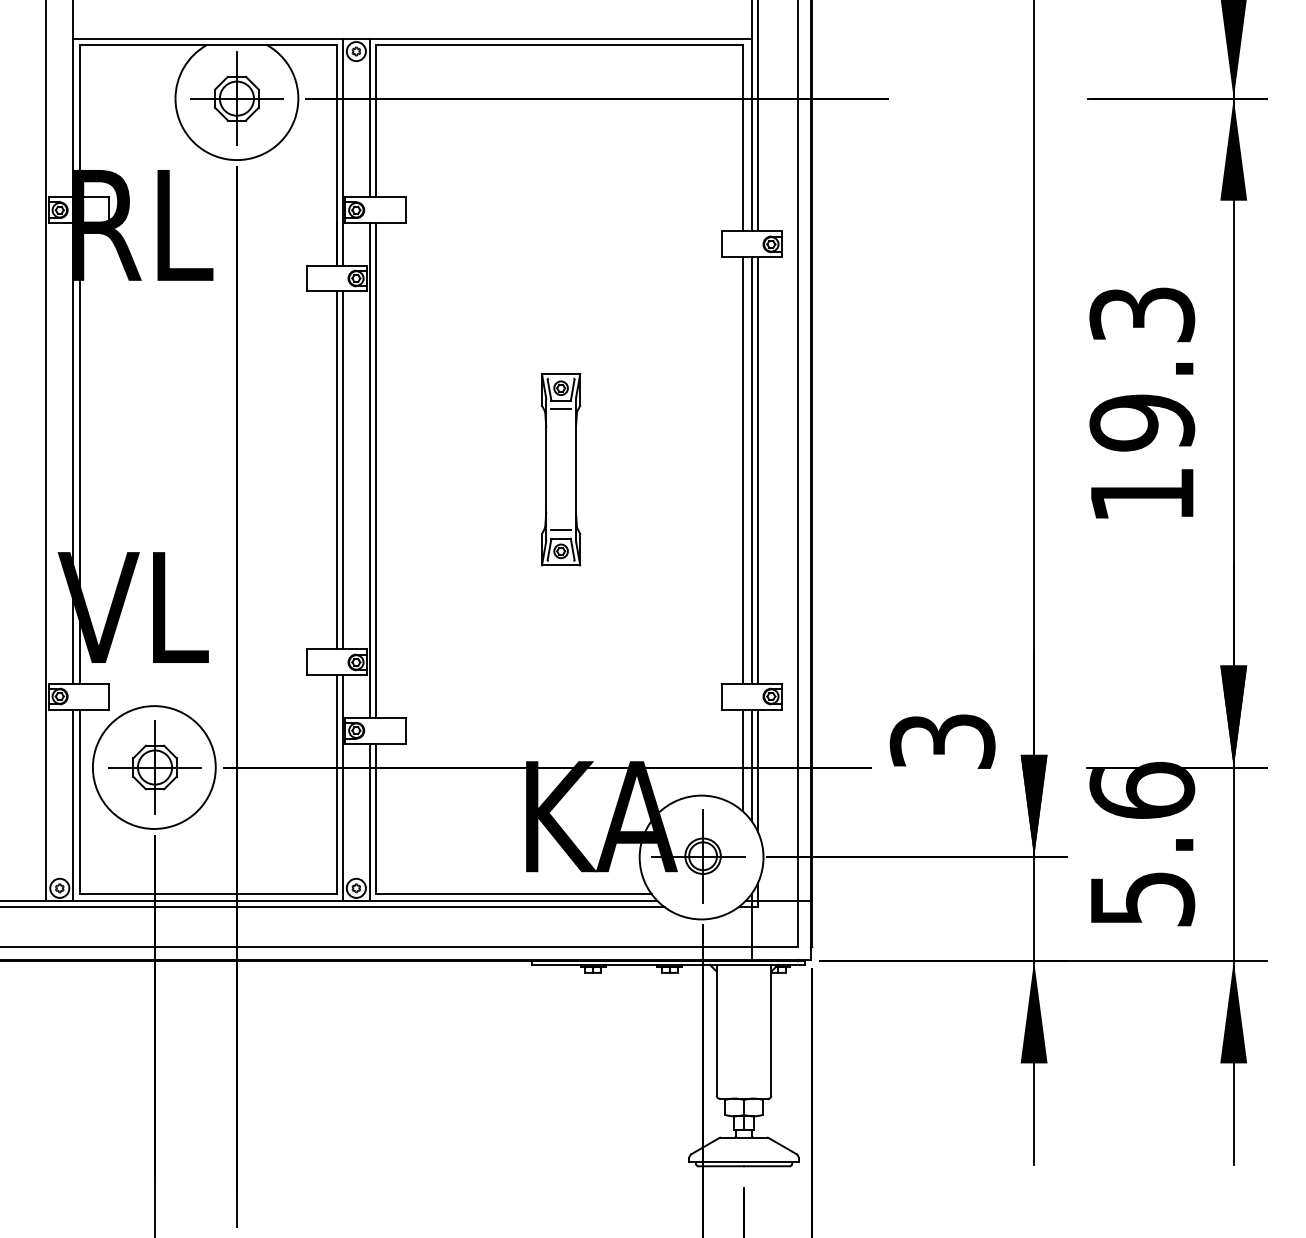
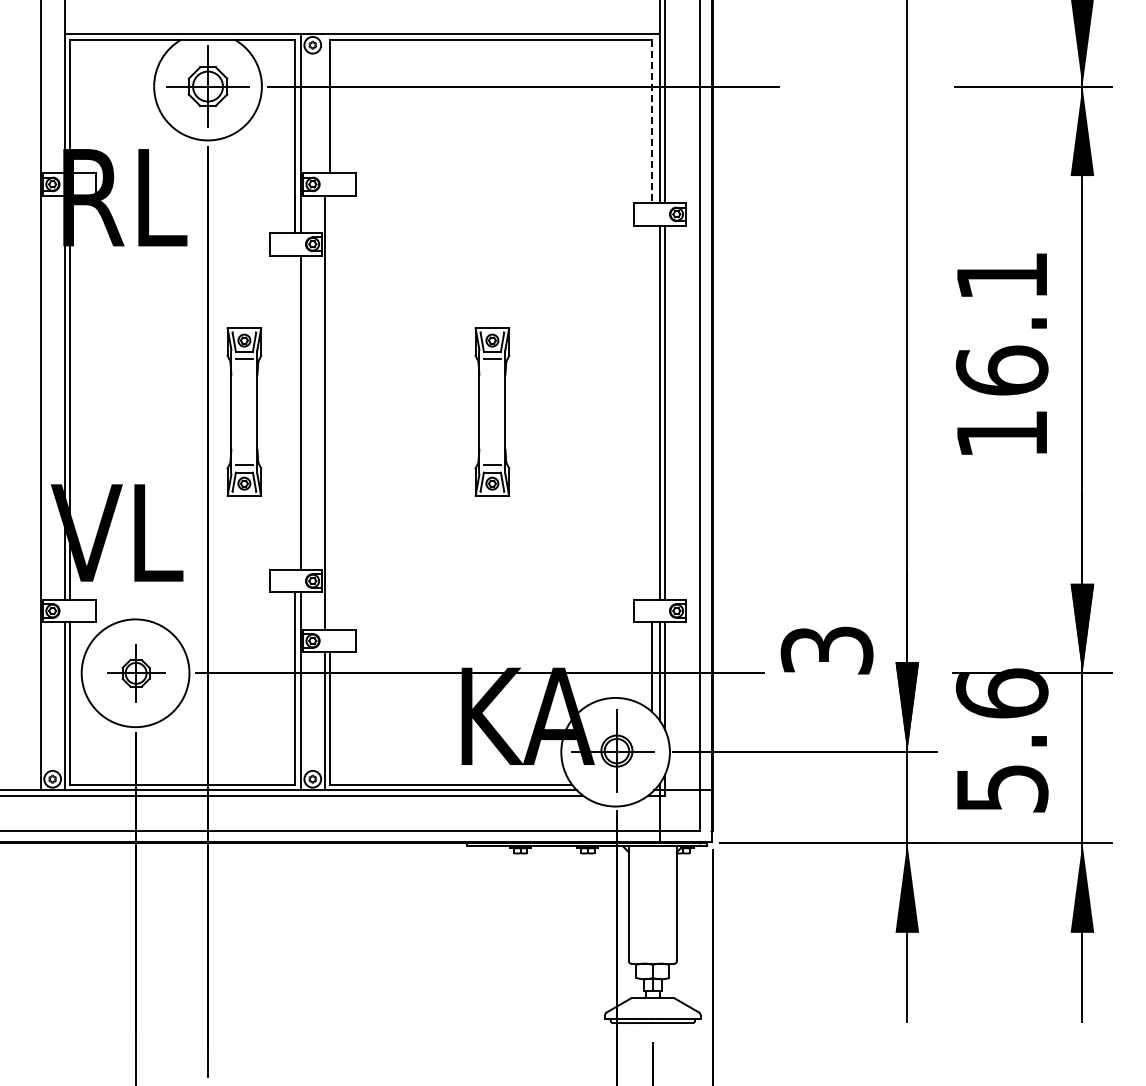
line: (369, 117) -> (324, 103), removed
line: (742, 138) -> (651, 121), solid -> dashed
text: (1141, 369) -> (1001, 324), 19.3 -> 16.1
part: (278, 469) -> (244, 411), added
line: (336, 470) -> (295, 412), removed
line: (376, 470) -> (330, 412), removed
line: (742, 470) -> (651, 412), removed
part: (154, 767) -> (135, 673), size x0.7

